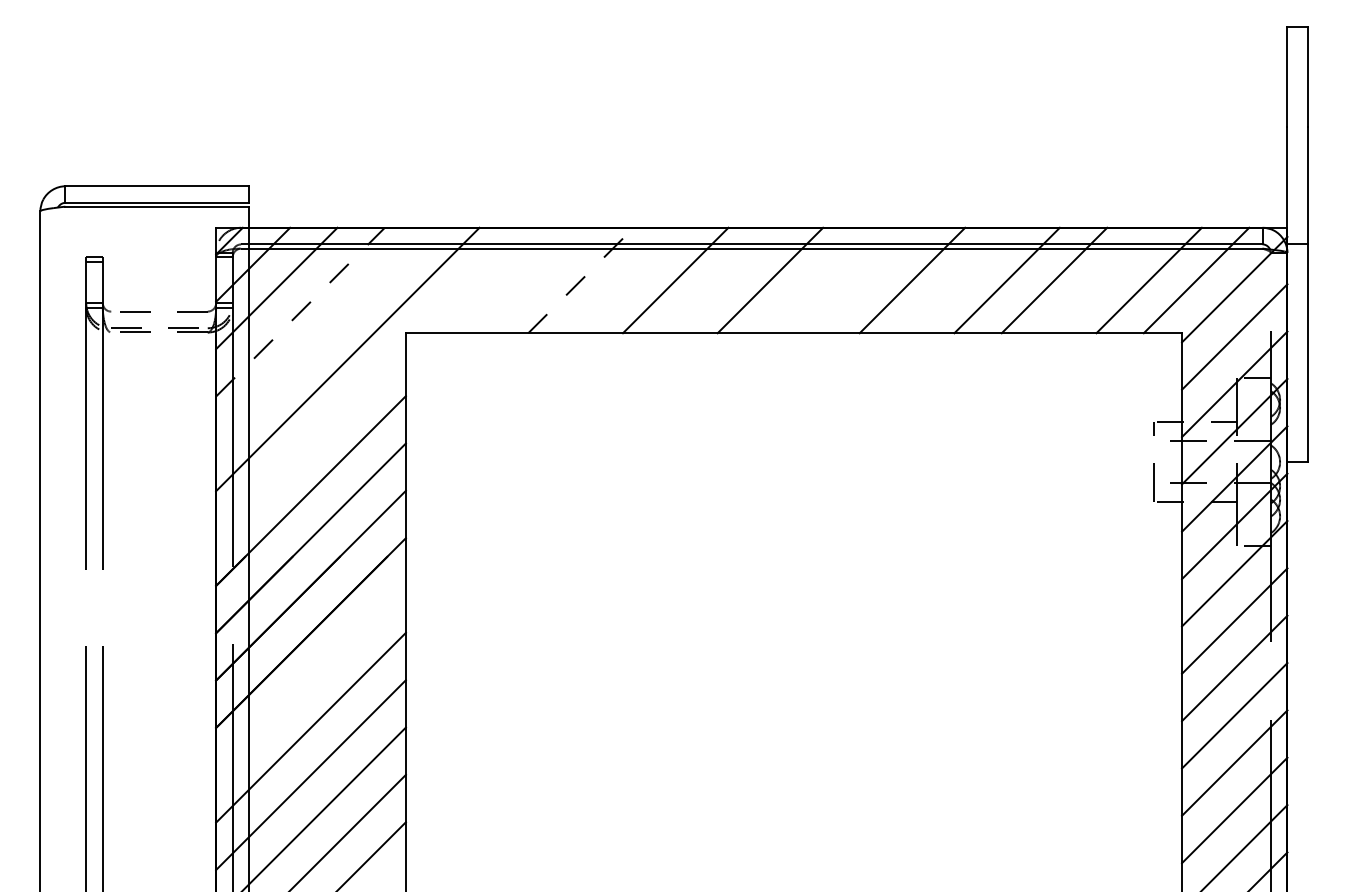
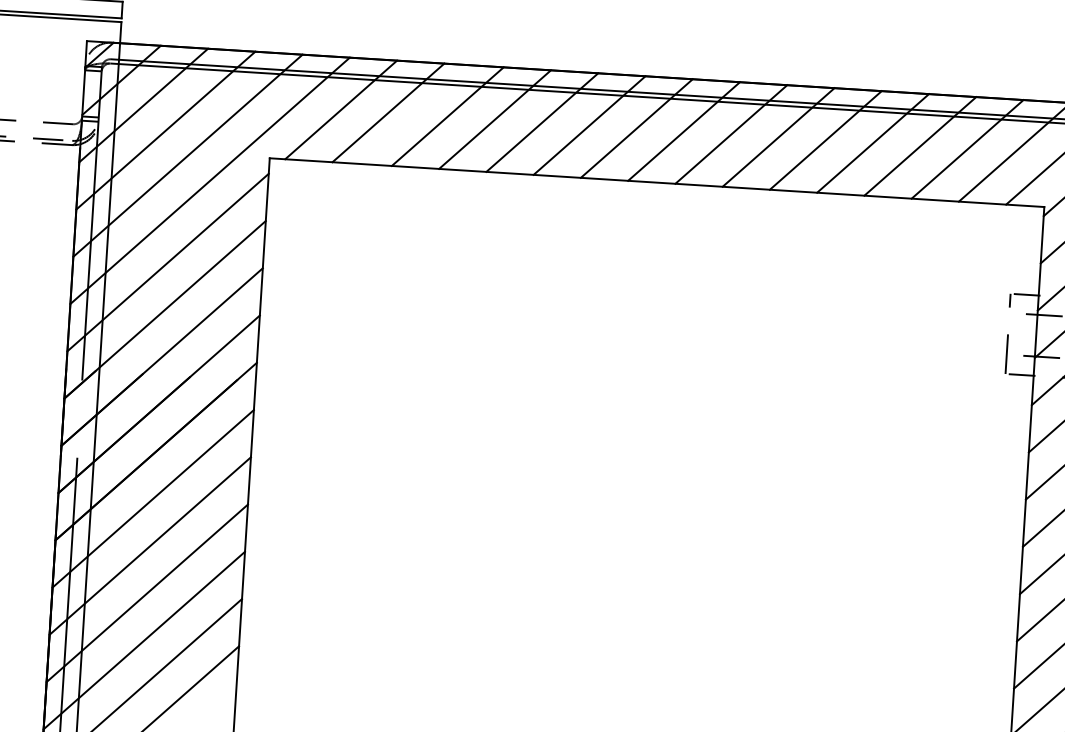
line: (473, 280) -> (340, 109), added
line: (521, 280) -> (388, 112), added
line: (581, 280) -> (448, 116), dashed -> solid
line: (628, 280) -> (495, 119), added
line: (722, 280) -> (589, 125), added
line: (817, 280) -> (683, 131), added
line: (864, 280) -> (730, 134), added
line: (959, 280) -> (825, 140), added
line: (1101, 280) -> (967, 149), added
line: (300, 311) -> (165, 129), dashed -> solid
line: (324, 335) -> (188, 155), added
line: (310, 443) -> (167, 262), added
line: (310, 680) -> (152, 498), added

